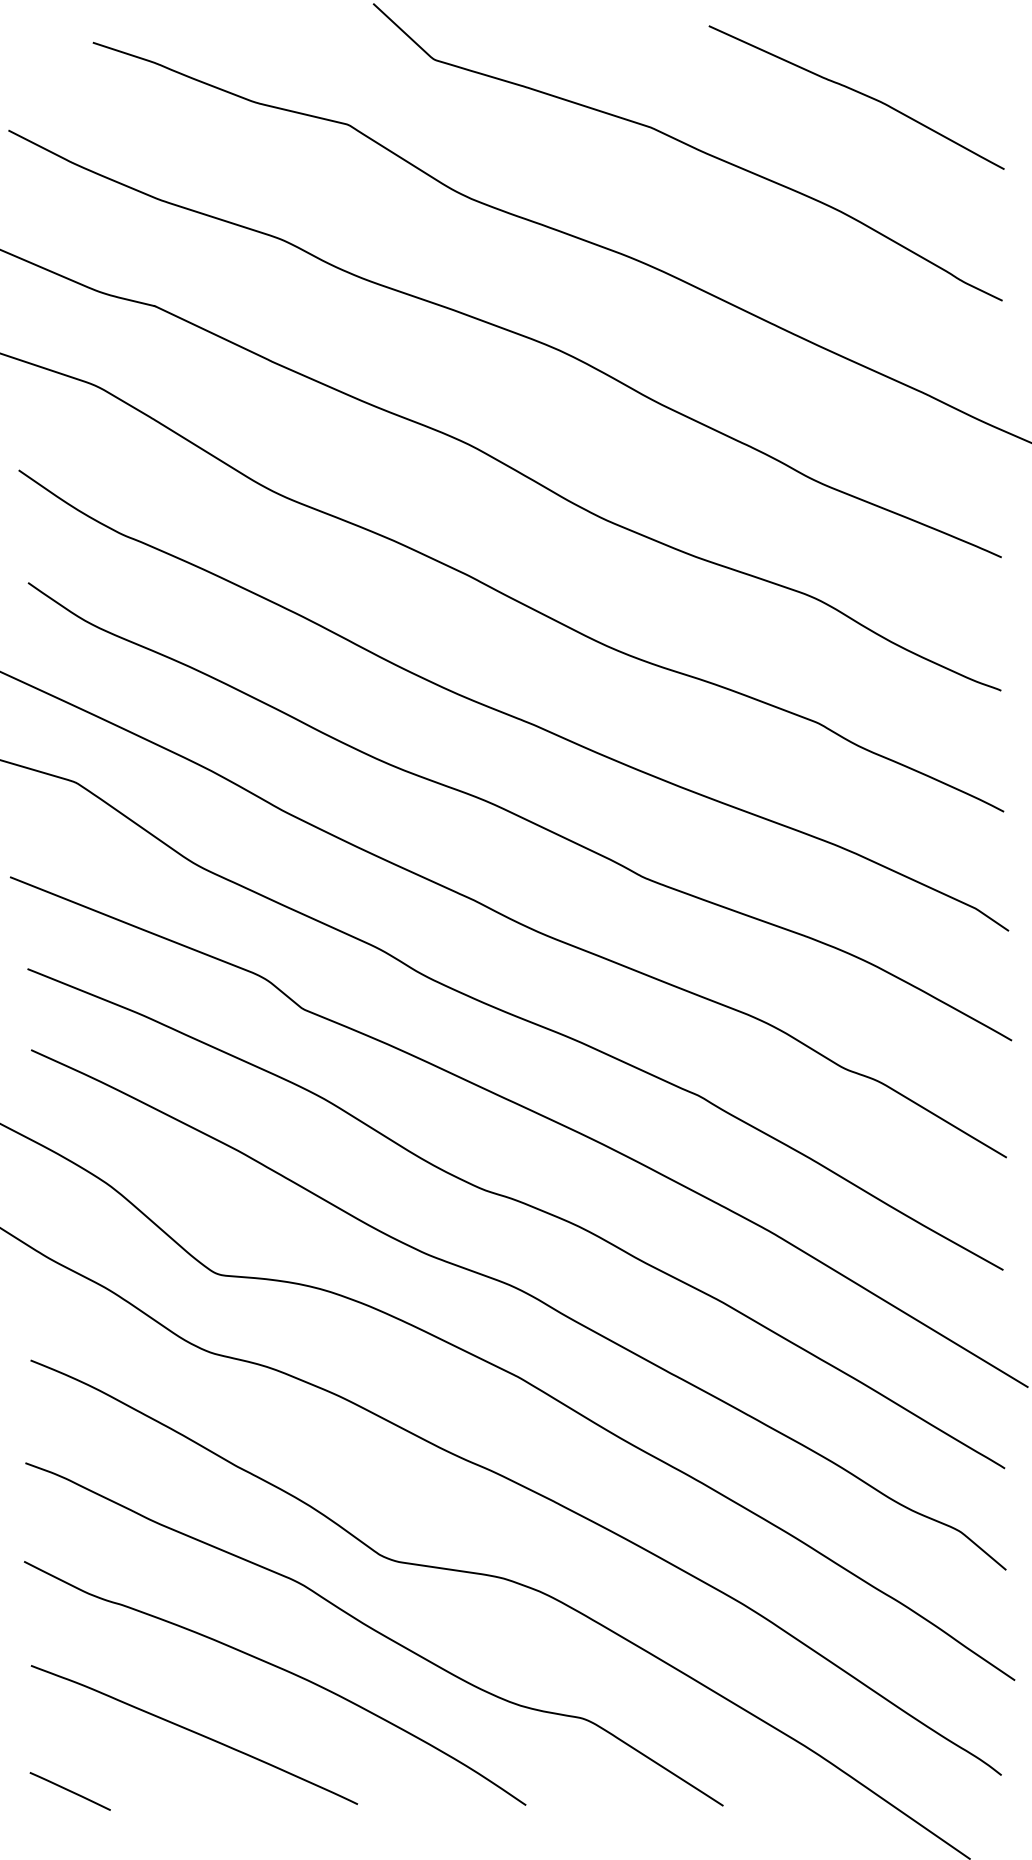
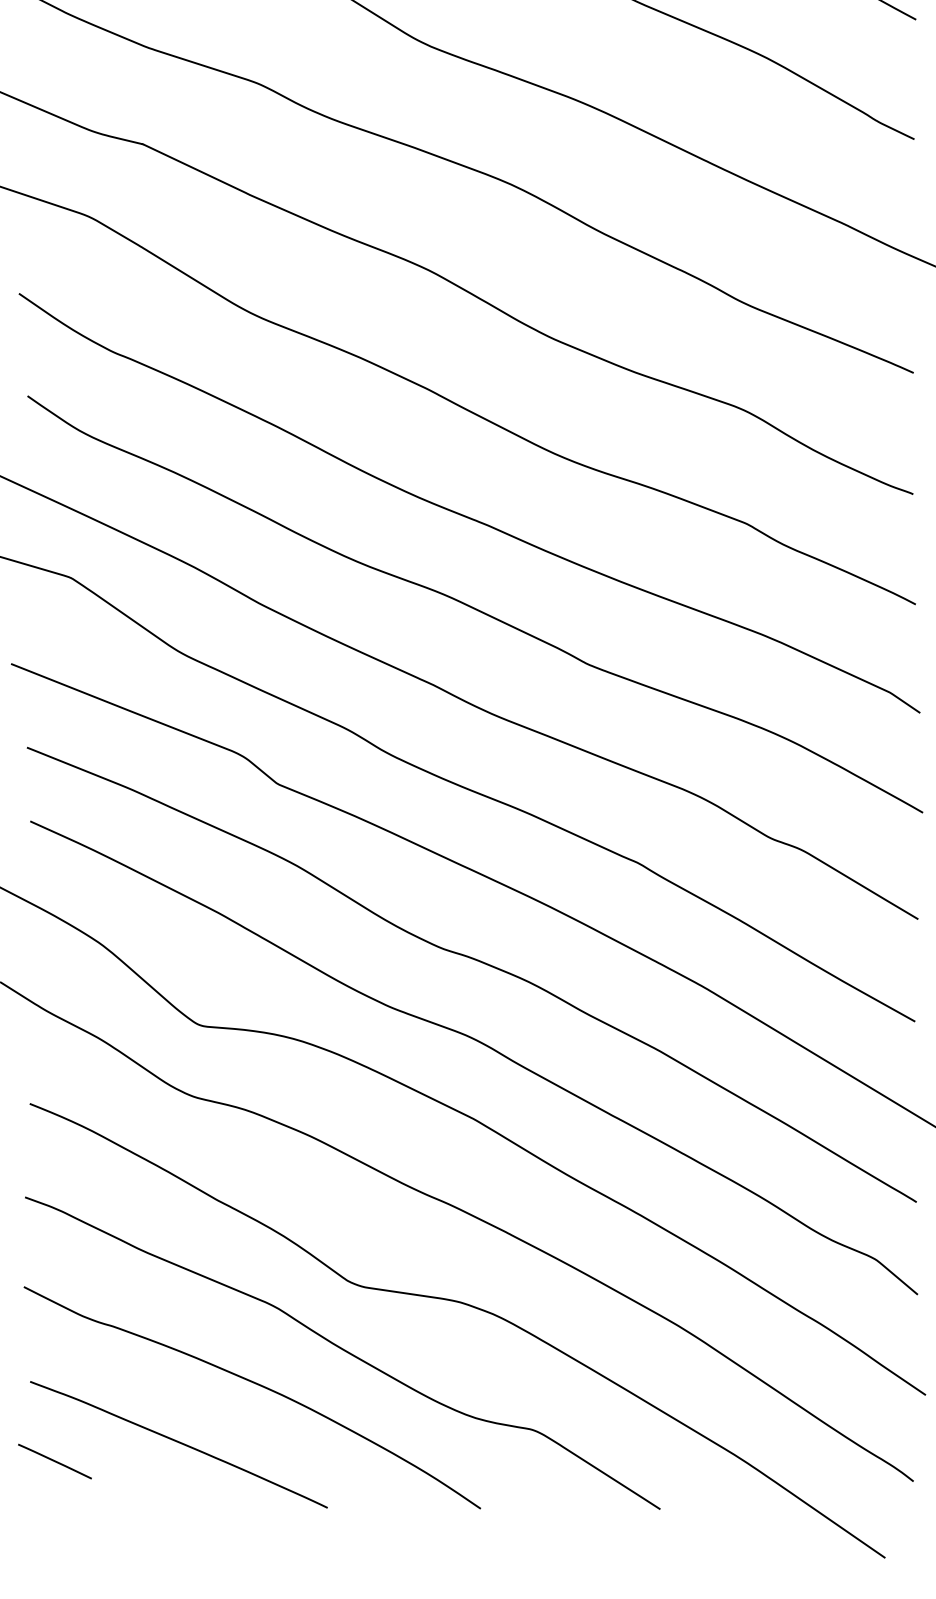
line: (69, 1791) -> (54, 1461), moved

